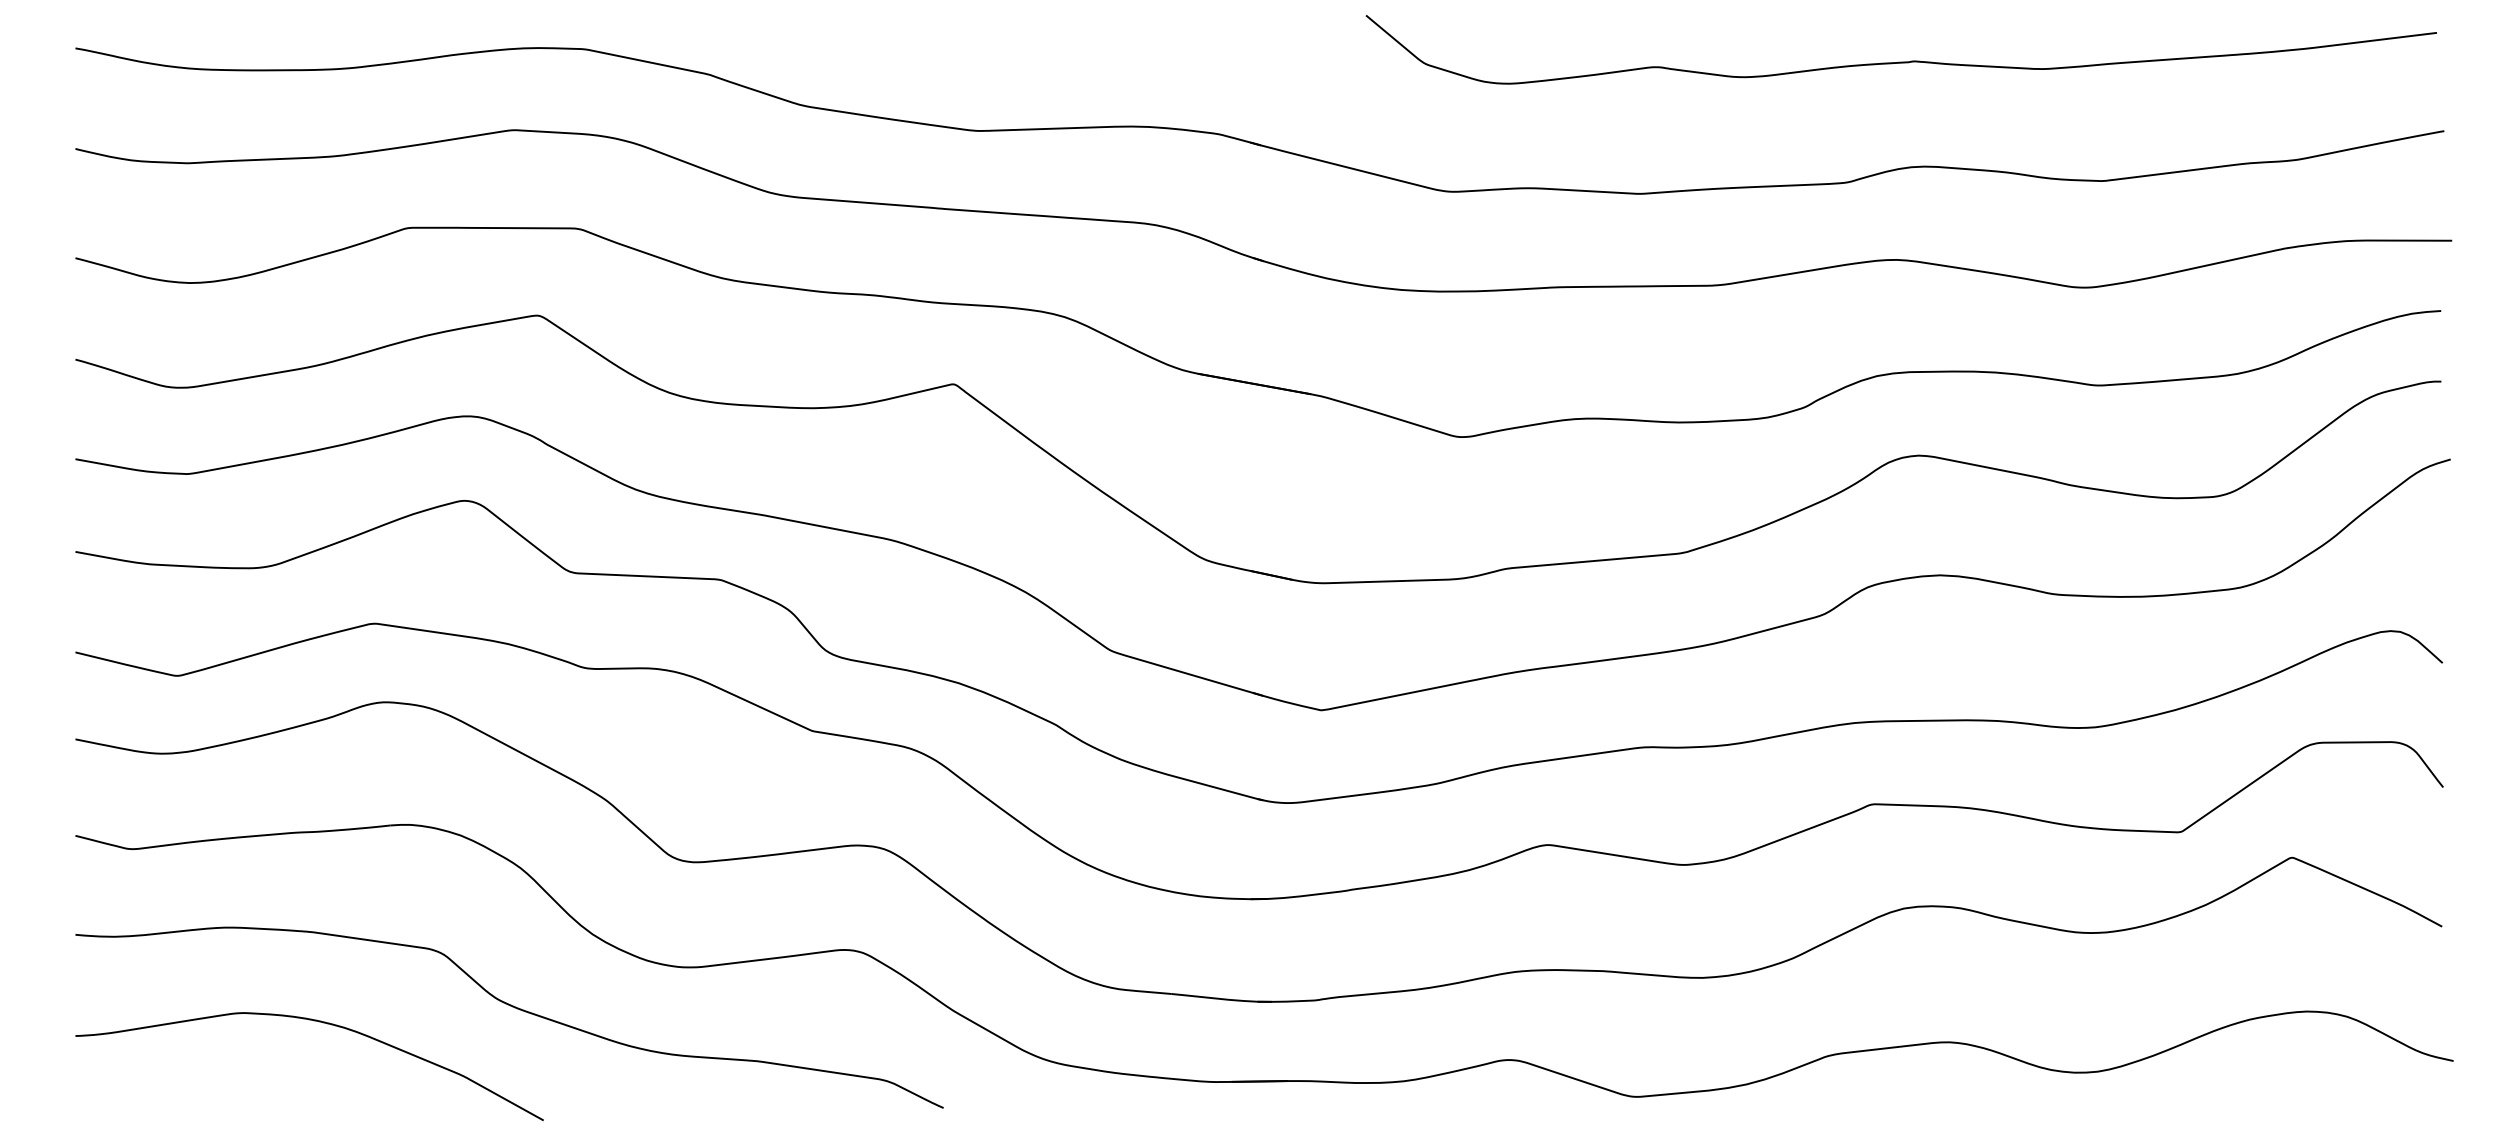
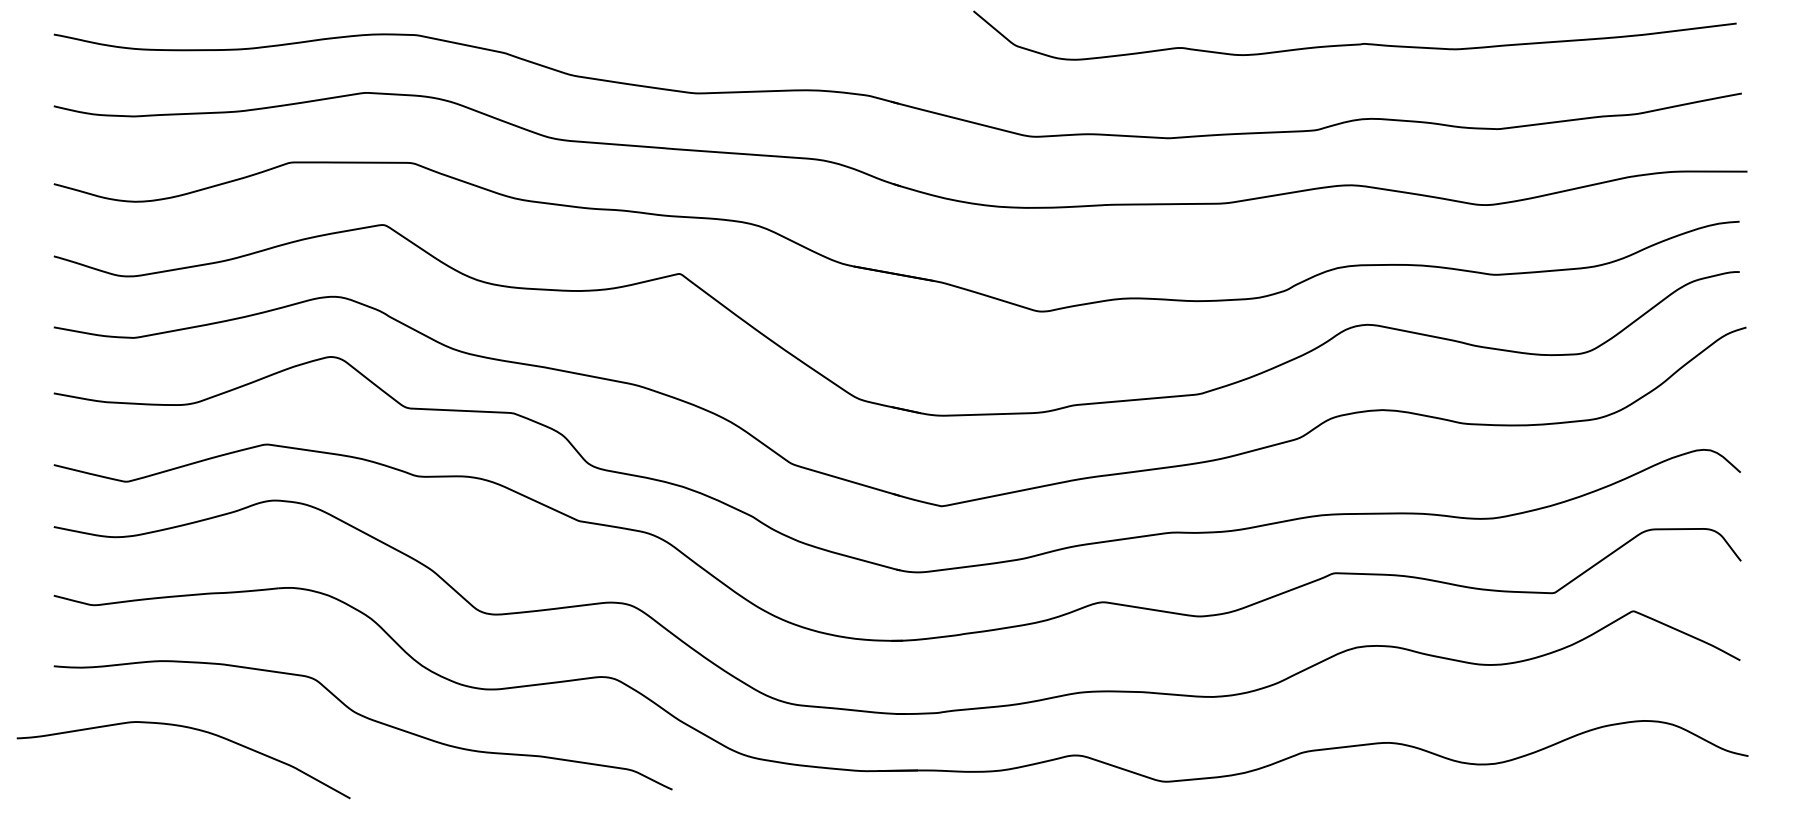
curve: (319, 1022) -> (190, 728), moved

